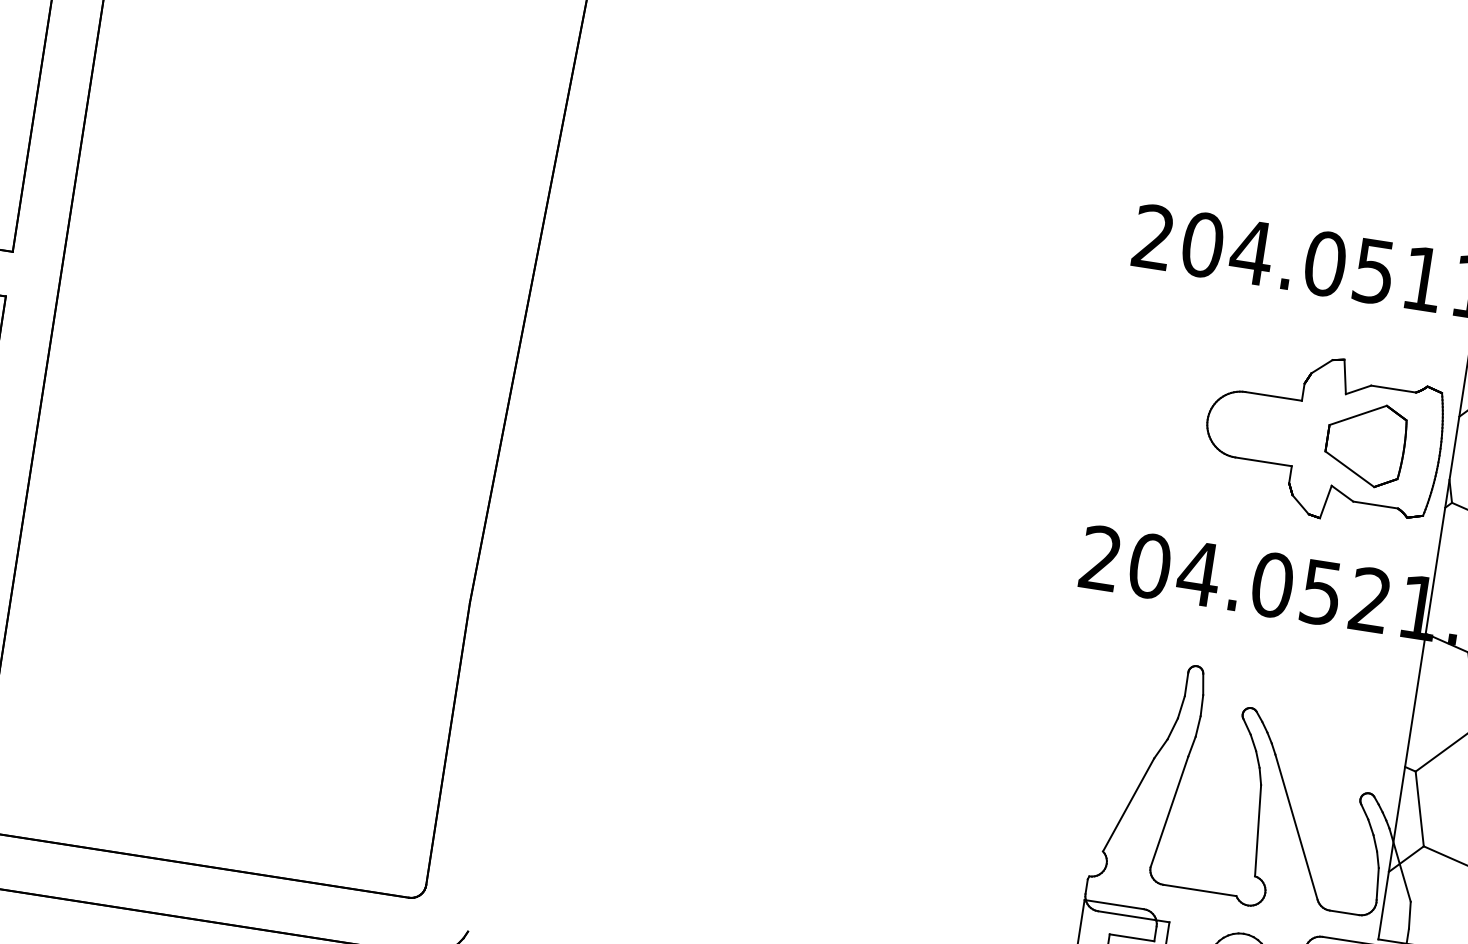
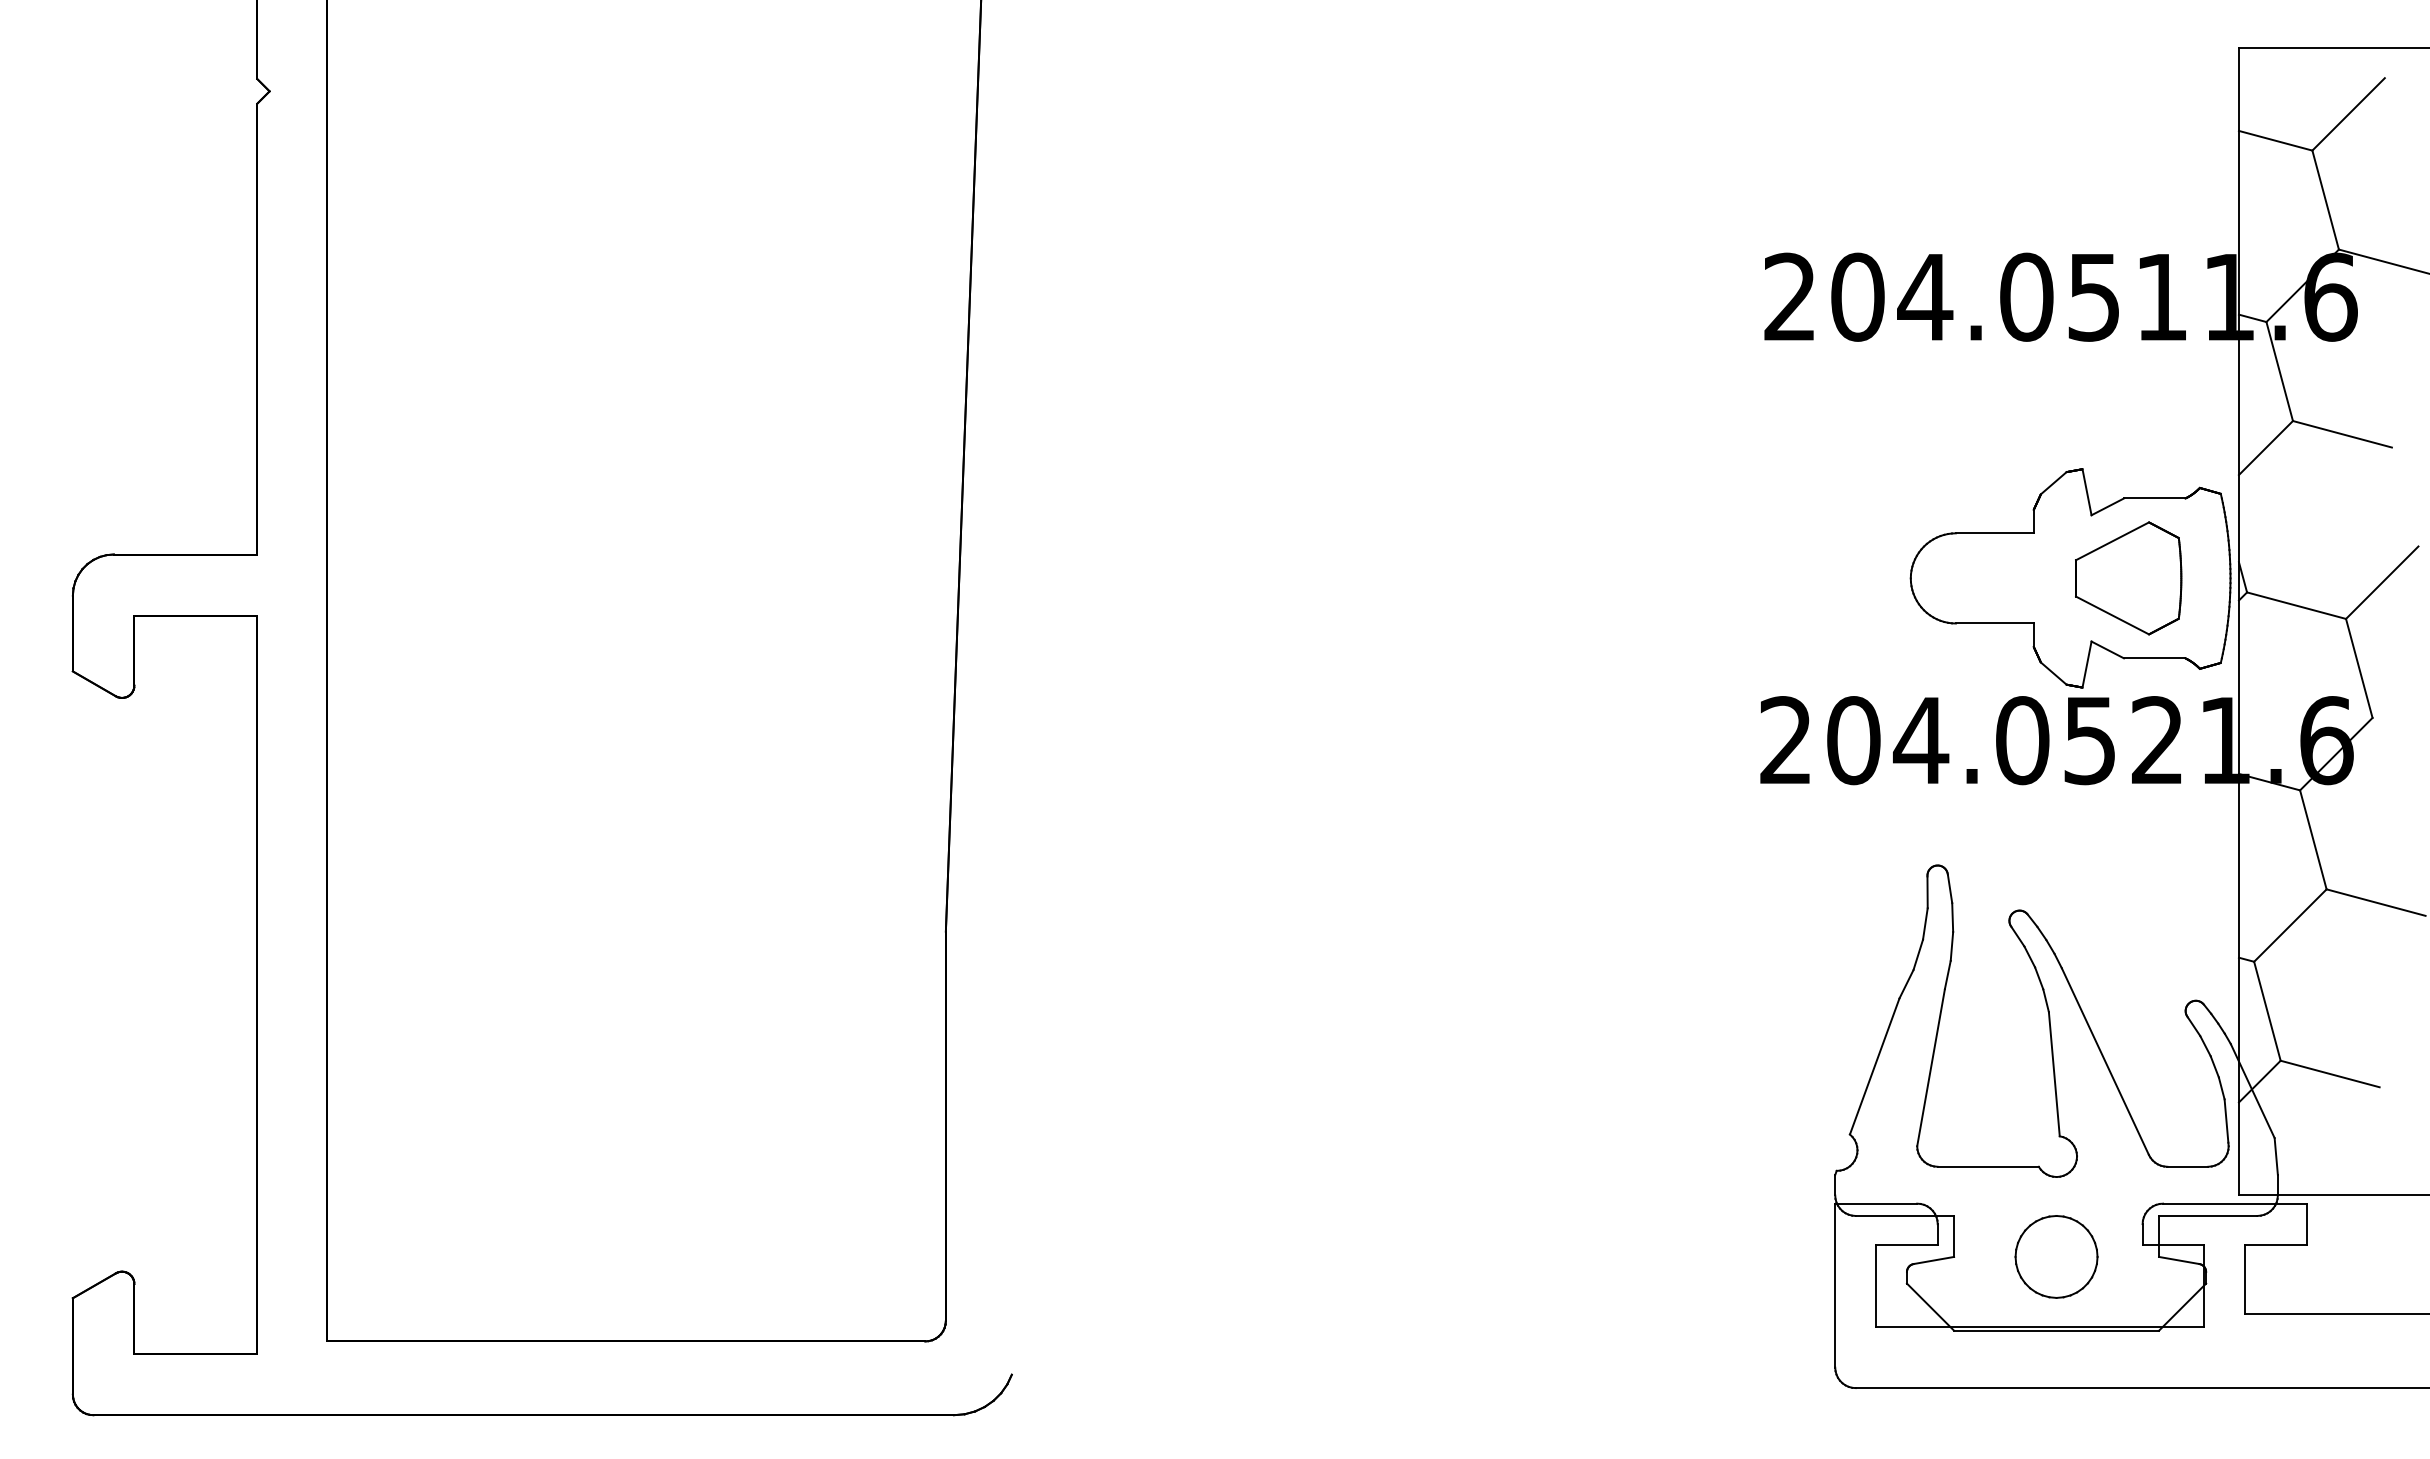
part: (1323, 437) -> (2070, 578), moved

